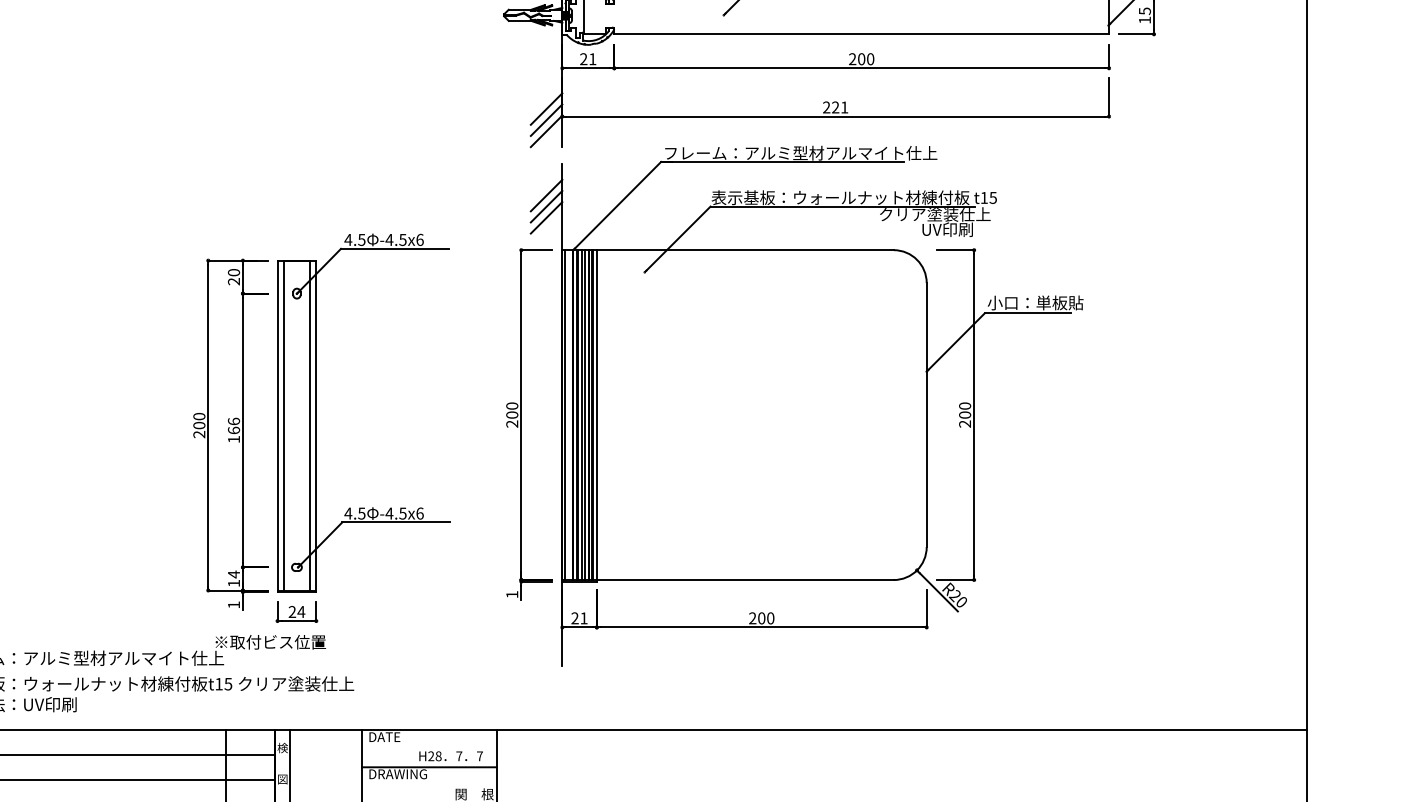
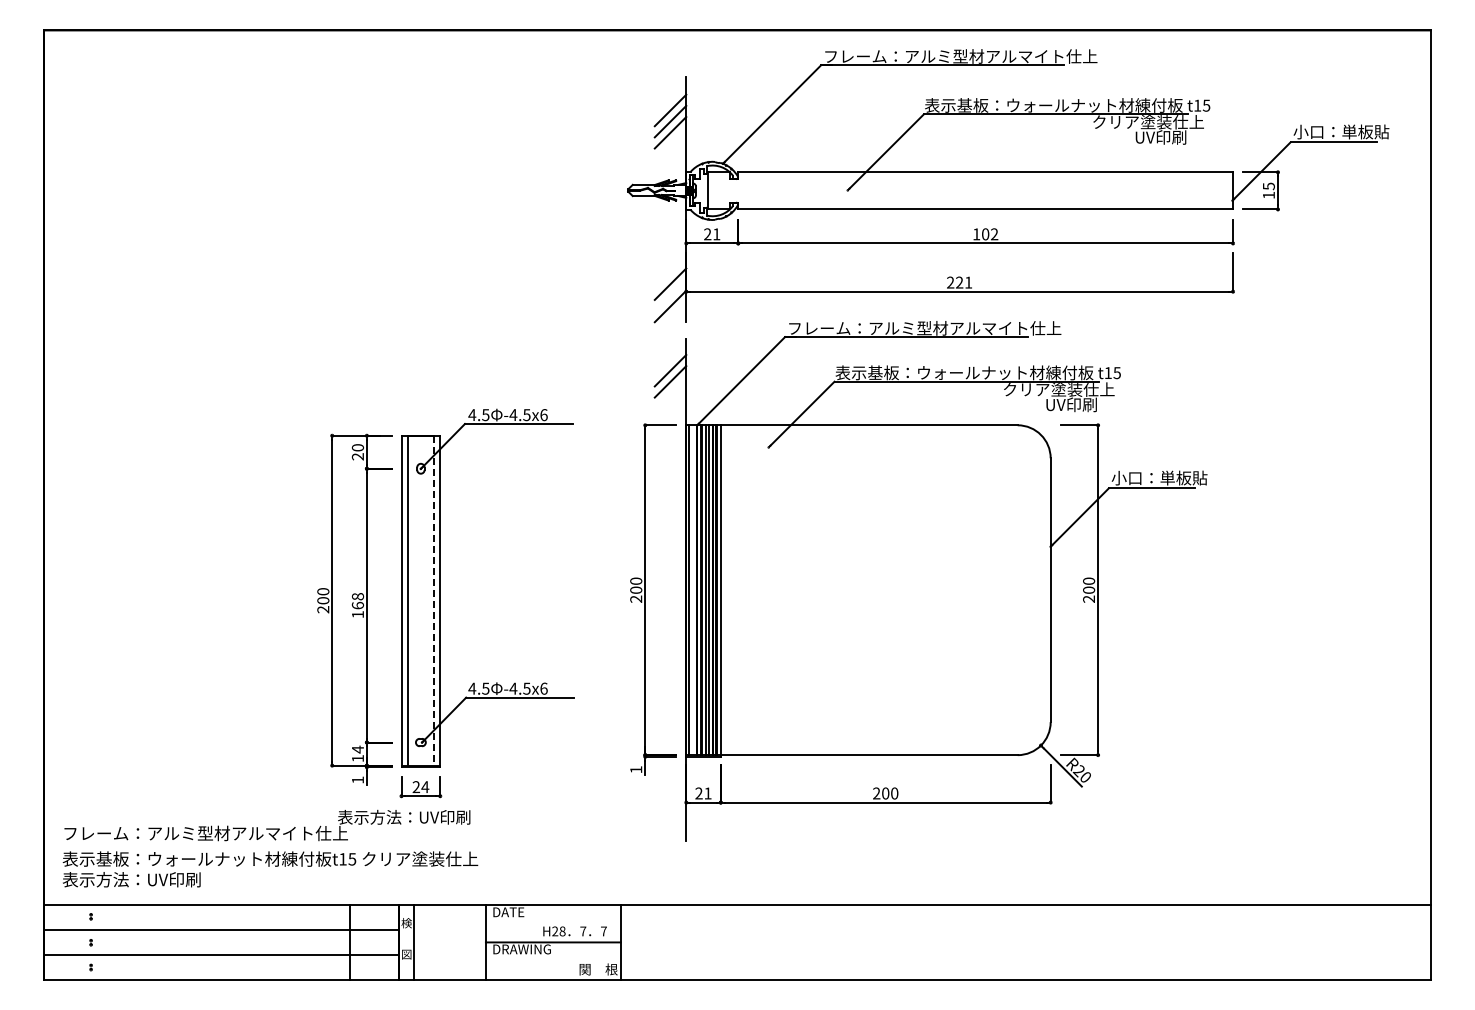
text: (861, 59) -> (985, 234), 200 -> 102
line: (546, 120) -> (670, 295), removed
line: (546, 217) -> (670, 392), removed
text: (233, 421) -> (357, 596), 166 -> 168
line: (309, 425) -> (433, 600), solid -> dashed
text: (280, 641) -> (404, 816), ※取付ビス位置 -> 表示方法：UV印刷

